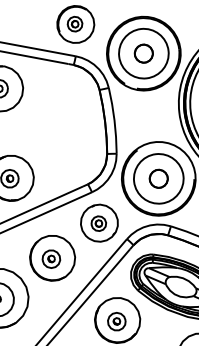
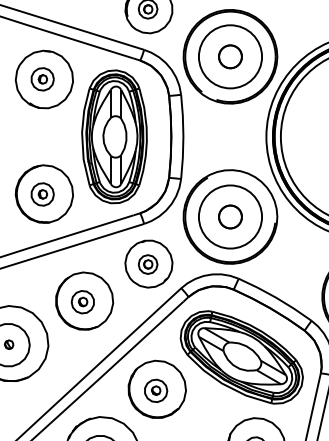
part: (60, 126) -> (114, 136), added

